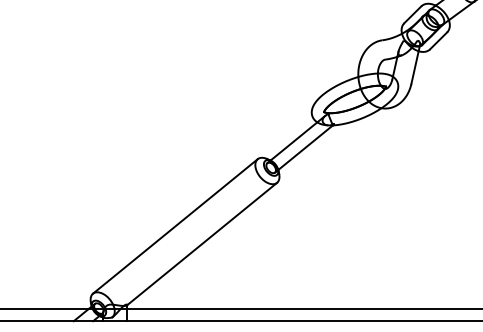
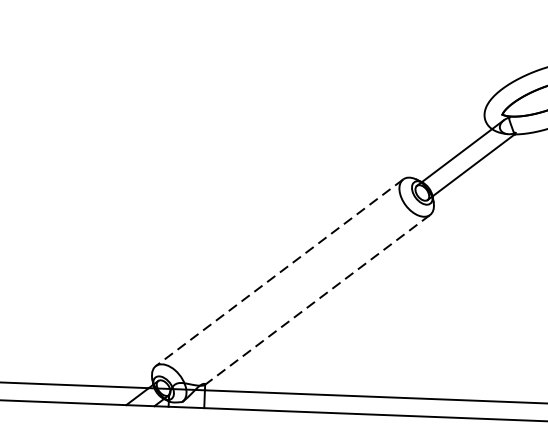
line: (175, 226) -> (279, 272), solid -> dashed
line: (202, 244) -> (318, 300), solid -> dashed

